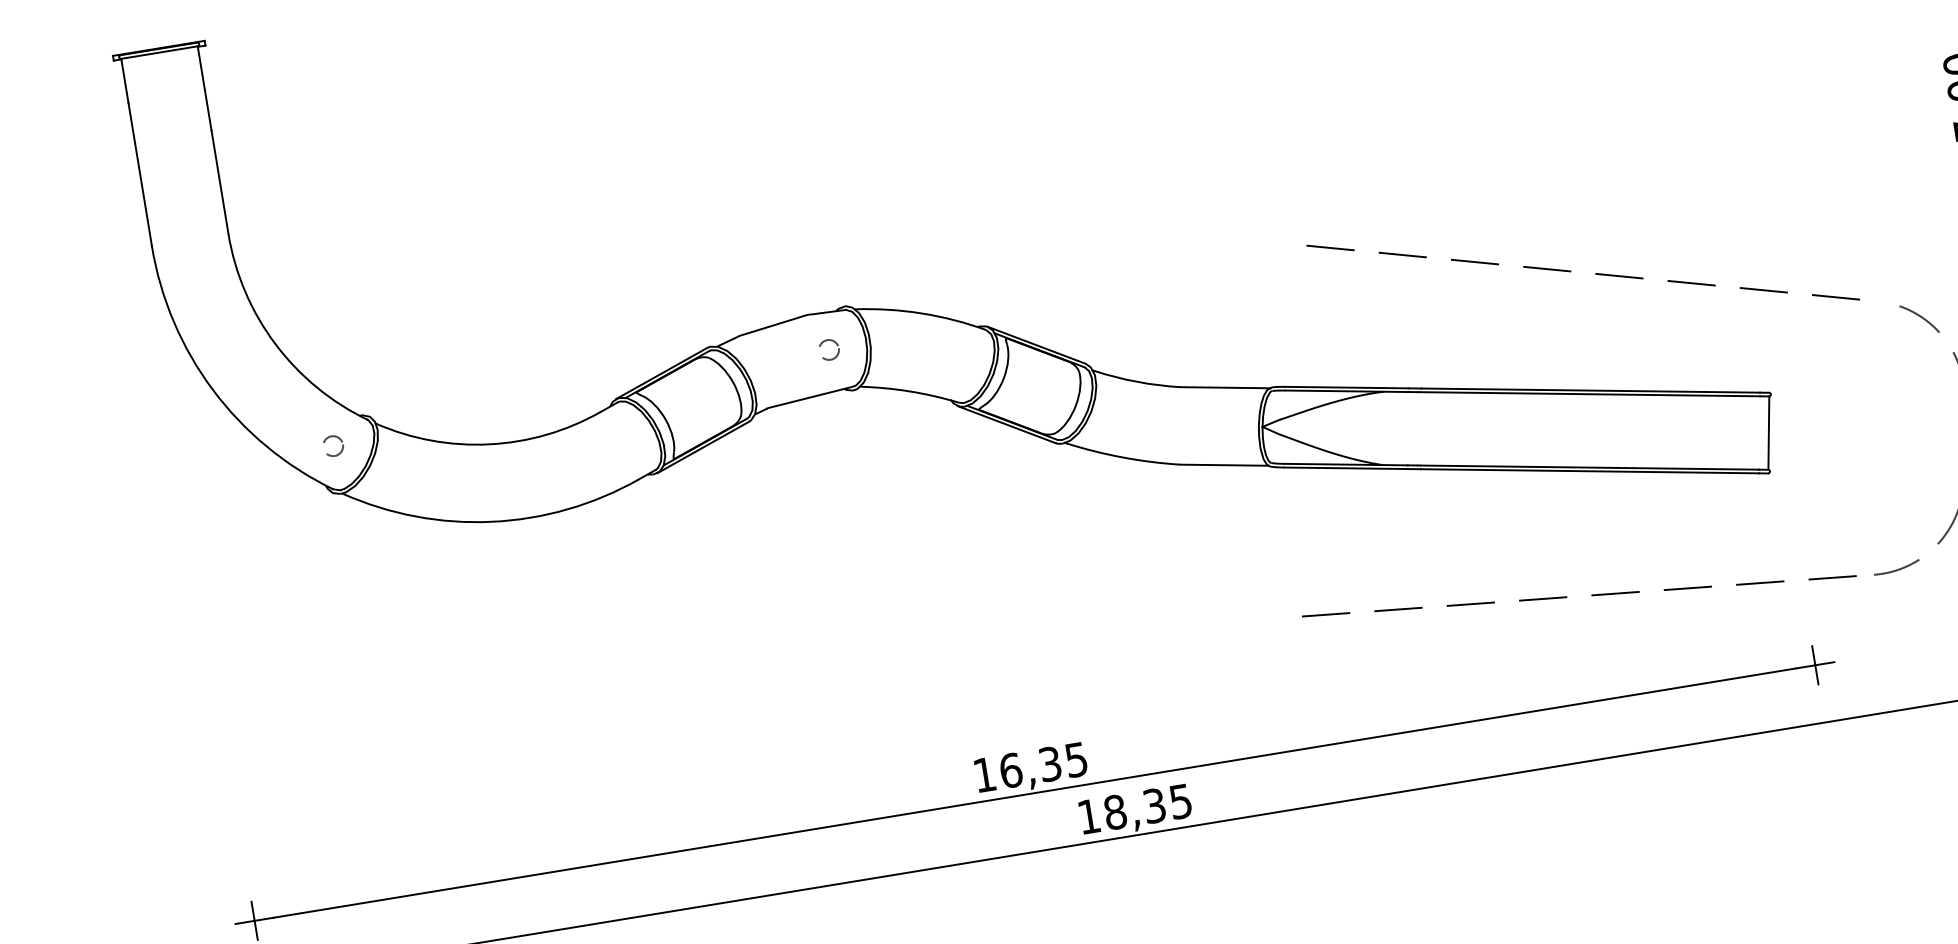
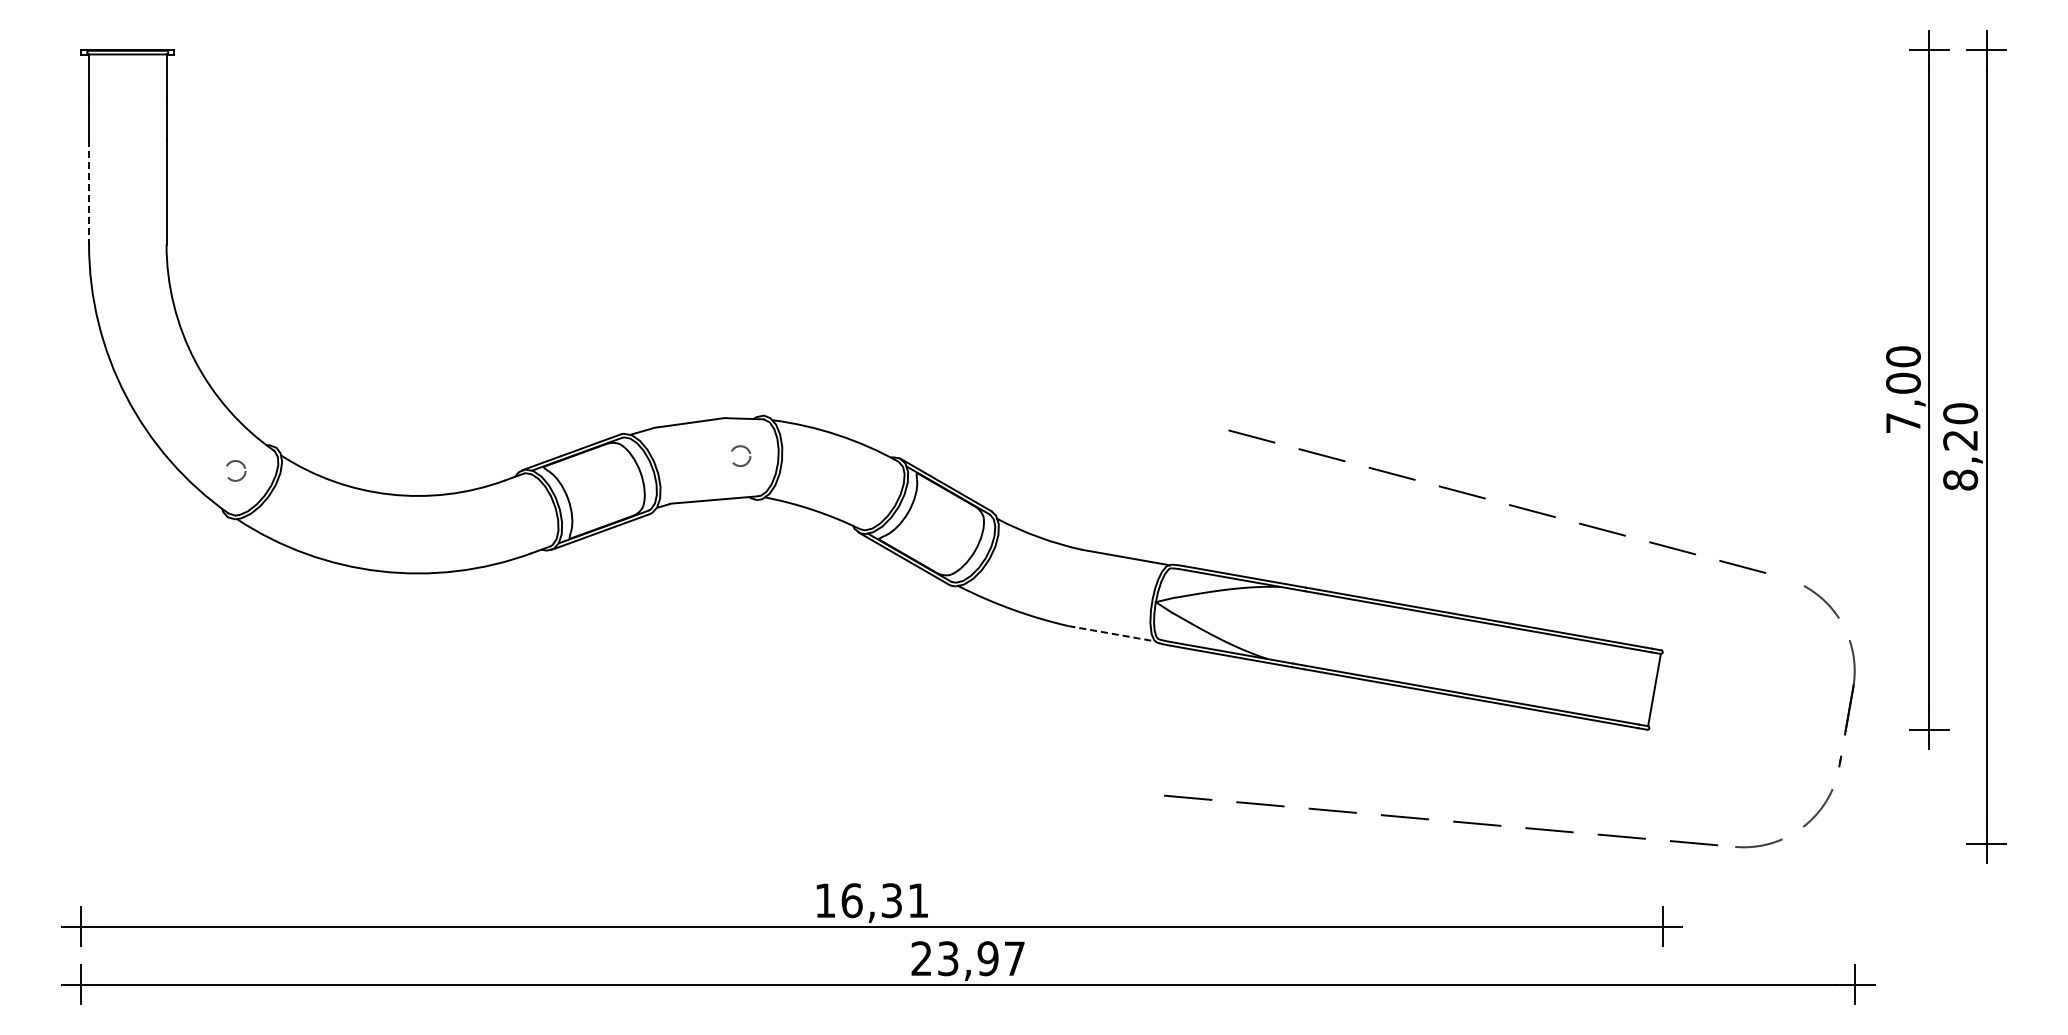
line: (144, 194) -> (89, 192), solid -> dashed
line: (1224, 464) -> (1112, 633), solid -> dashed
text: (1076, 759) -> (918, 900), 16,35 -> 16,31
text: (1134, 809) -> (967, 958), 18,35 -> 23,97

